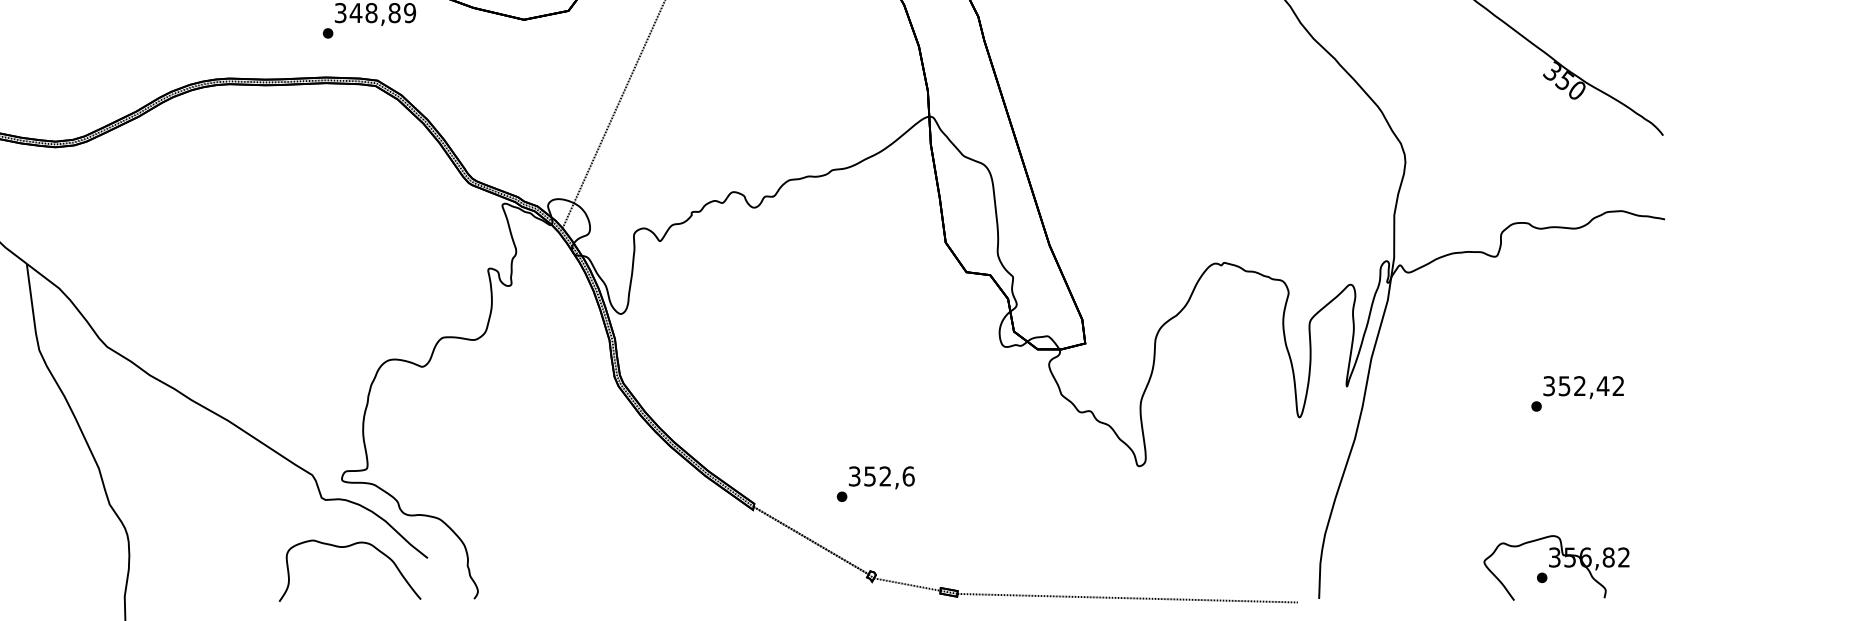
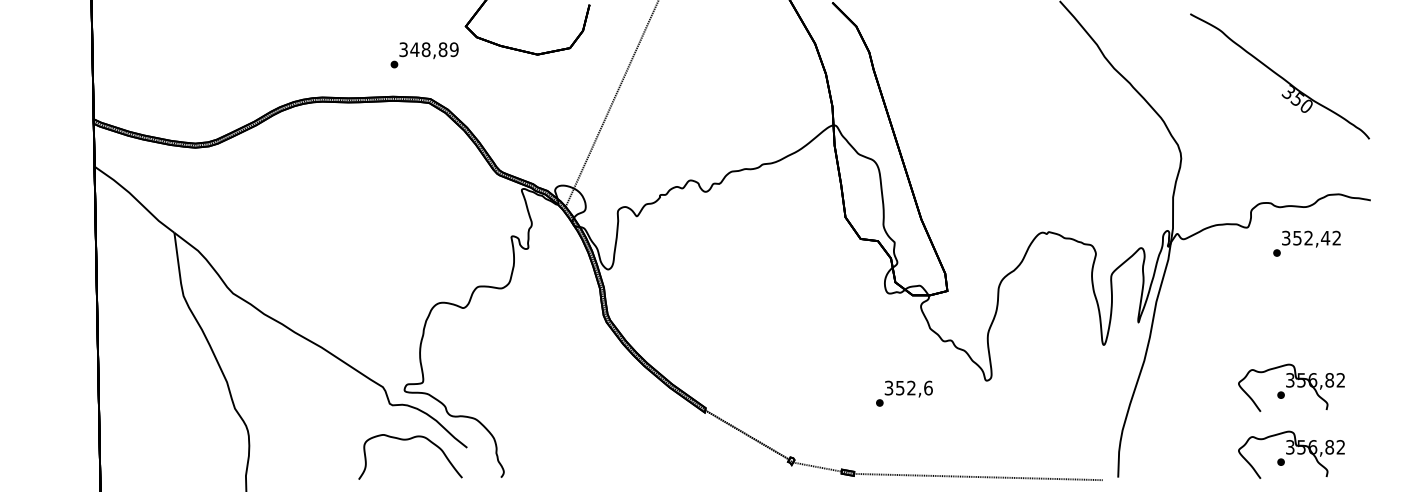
text: (1576, 393) -> (1306, 243), moved
part: (1556, 475) -> (1291, 387), added
text: (875, 483) -> (904, 393), moved

